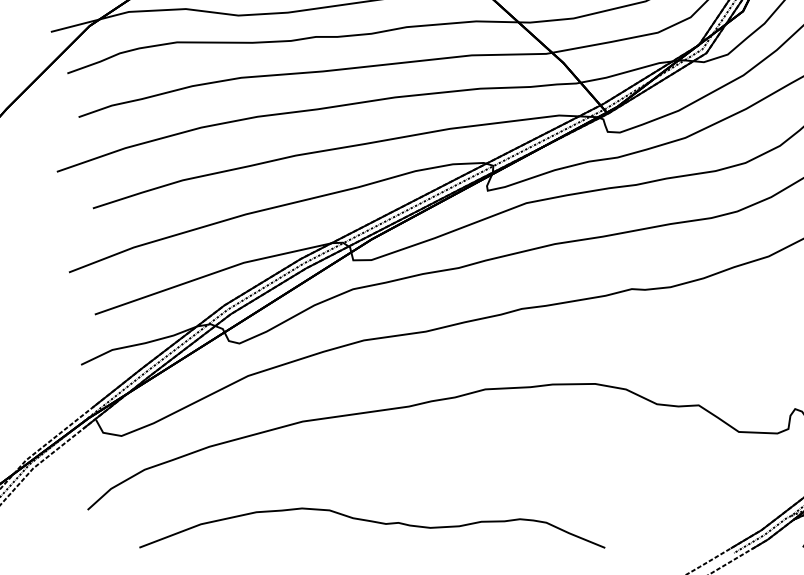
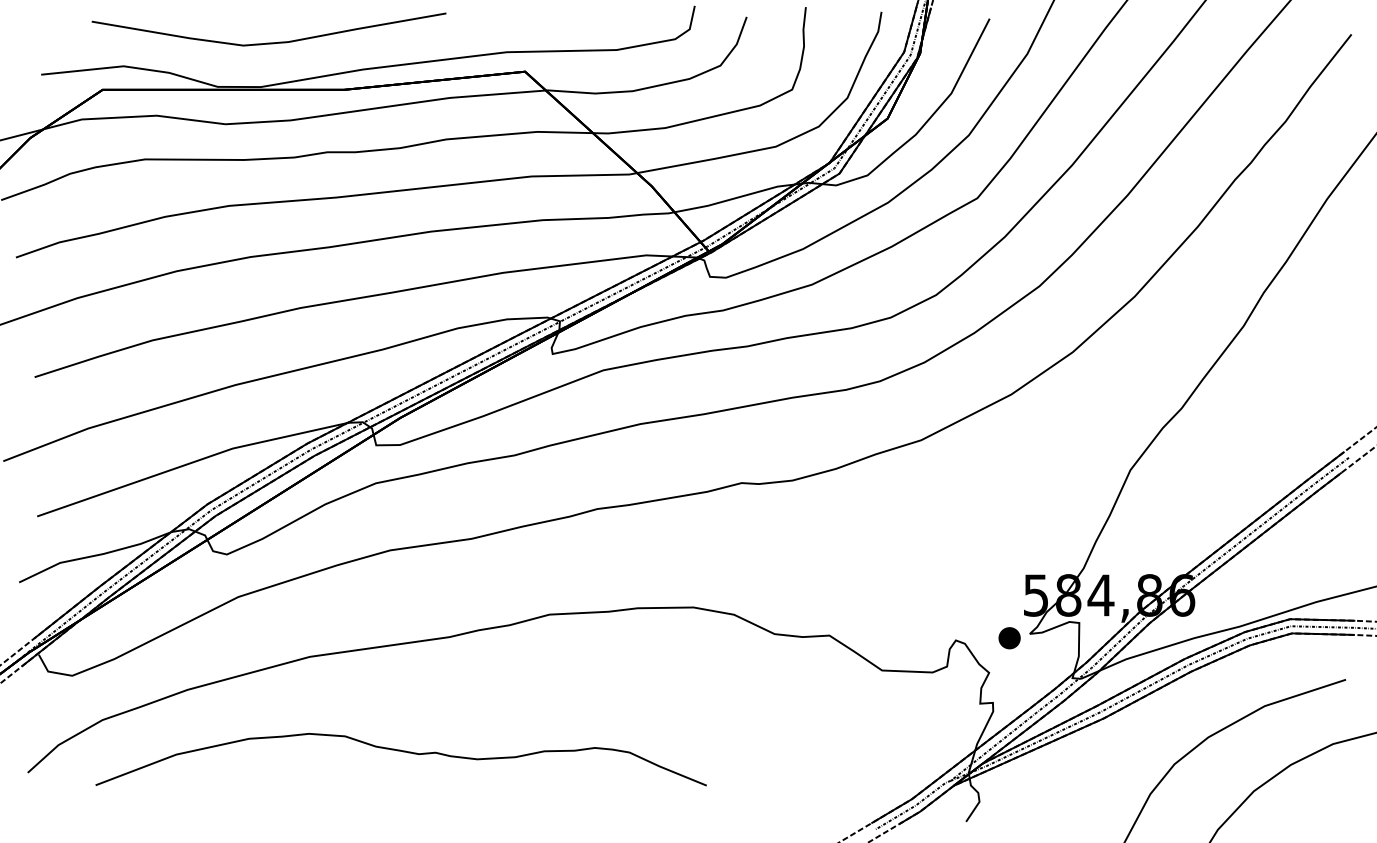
curve: (374, 522) -> (403, 752), moved

